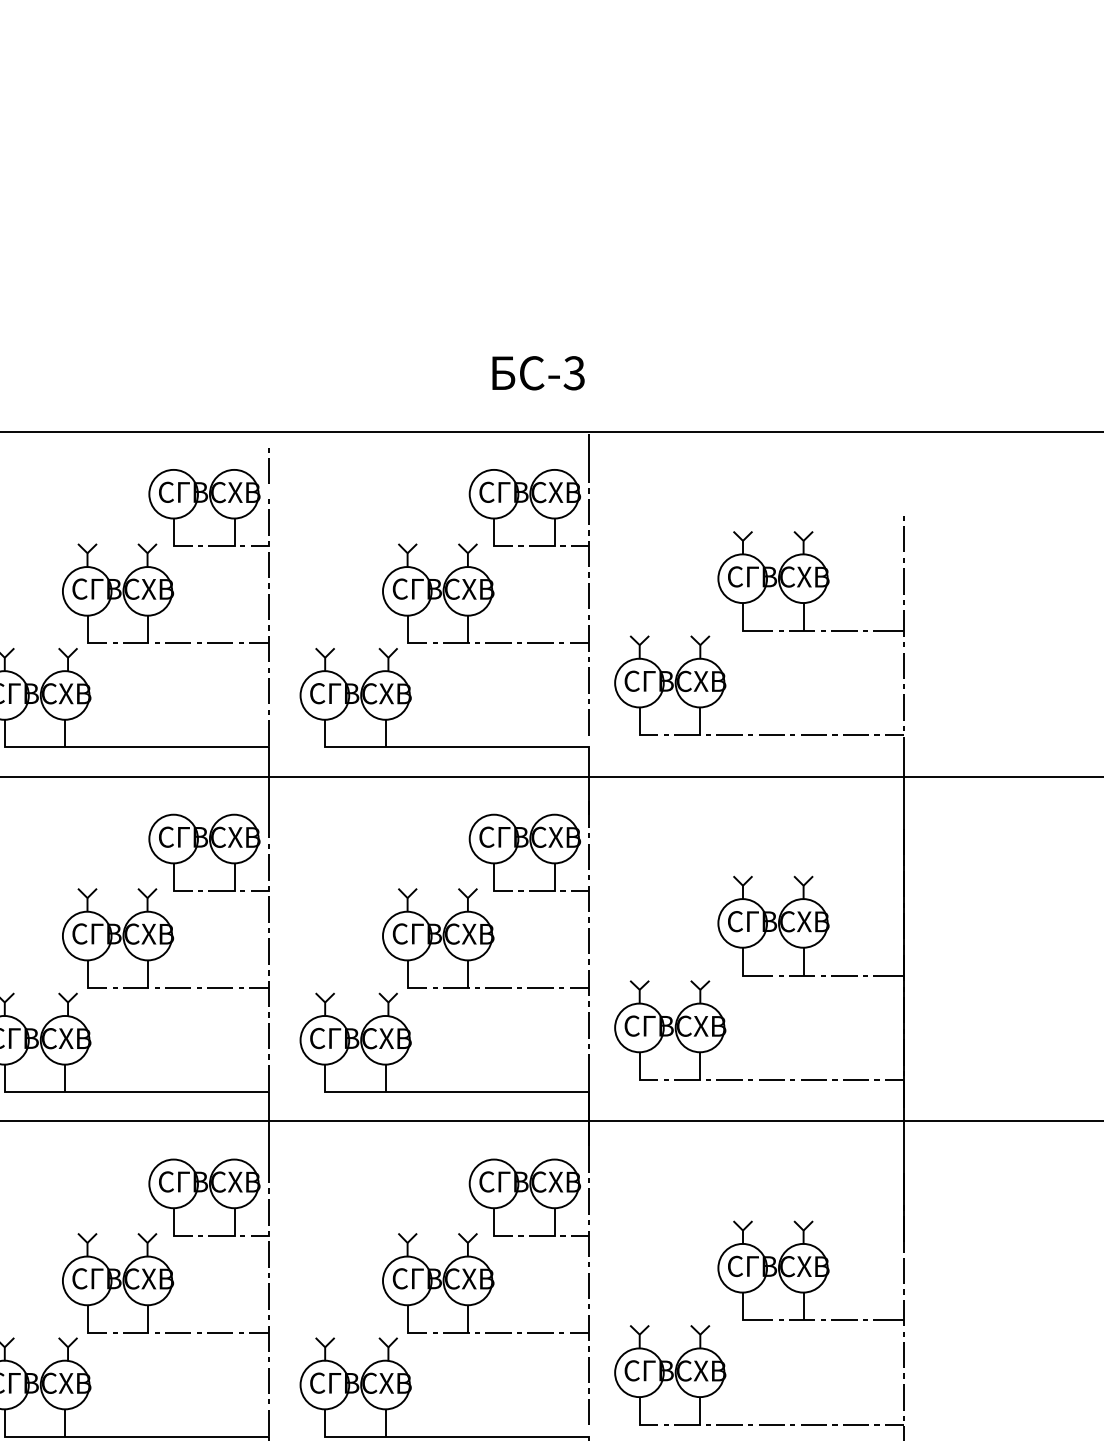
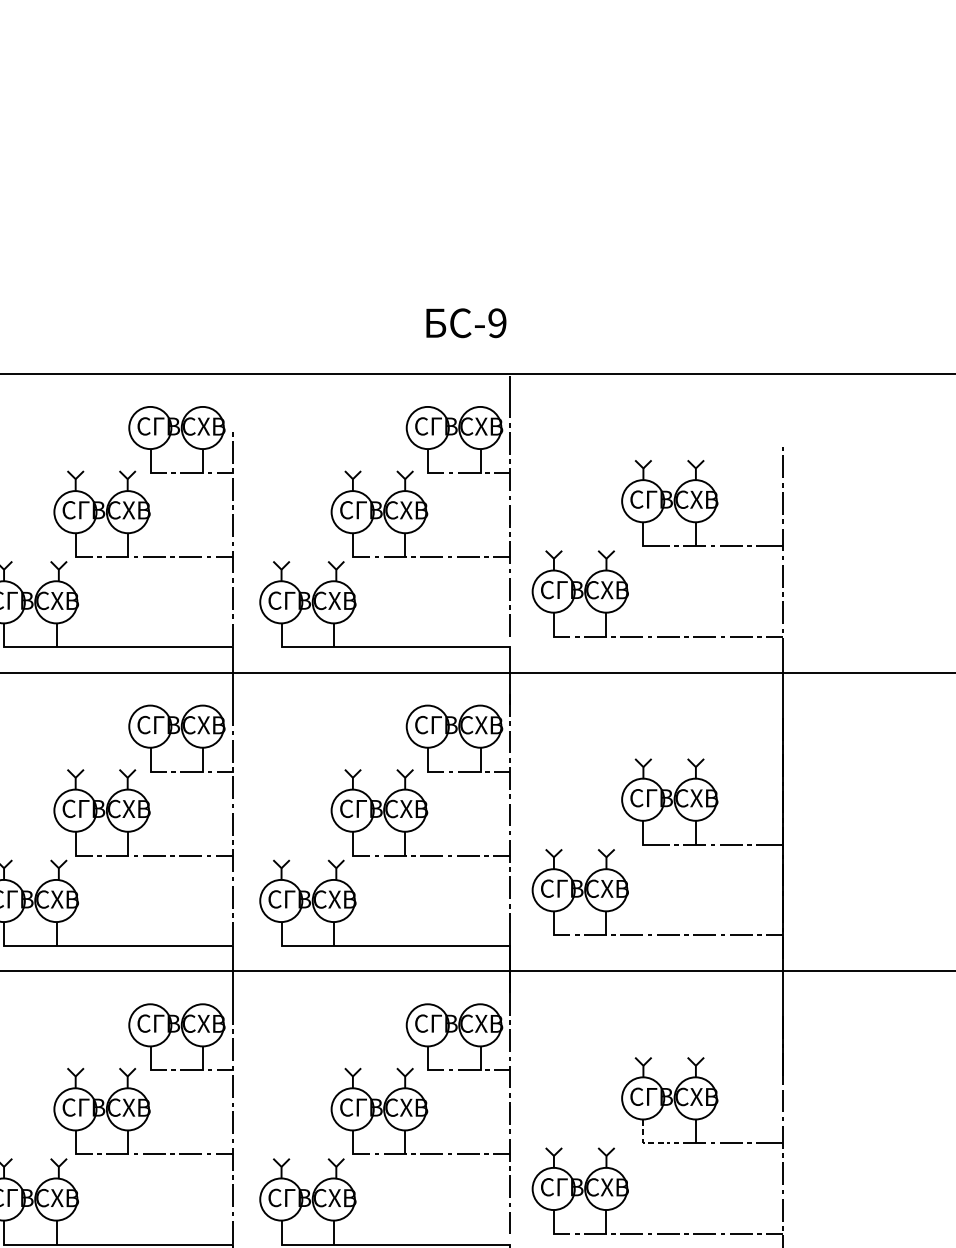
text: (573, 373) -> (496, 323), -3 -> -9
line: (268, 465) -> (232, 403), removed
line: (743, 1320) -> (643, 1143), solid -> dashed

